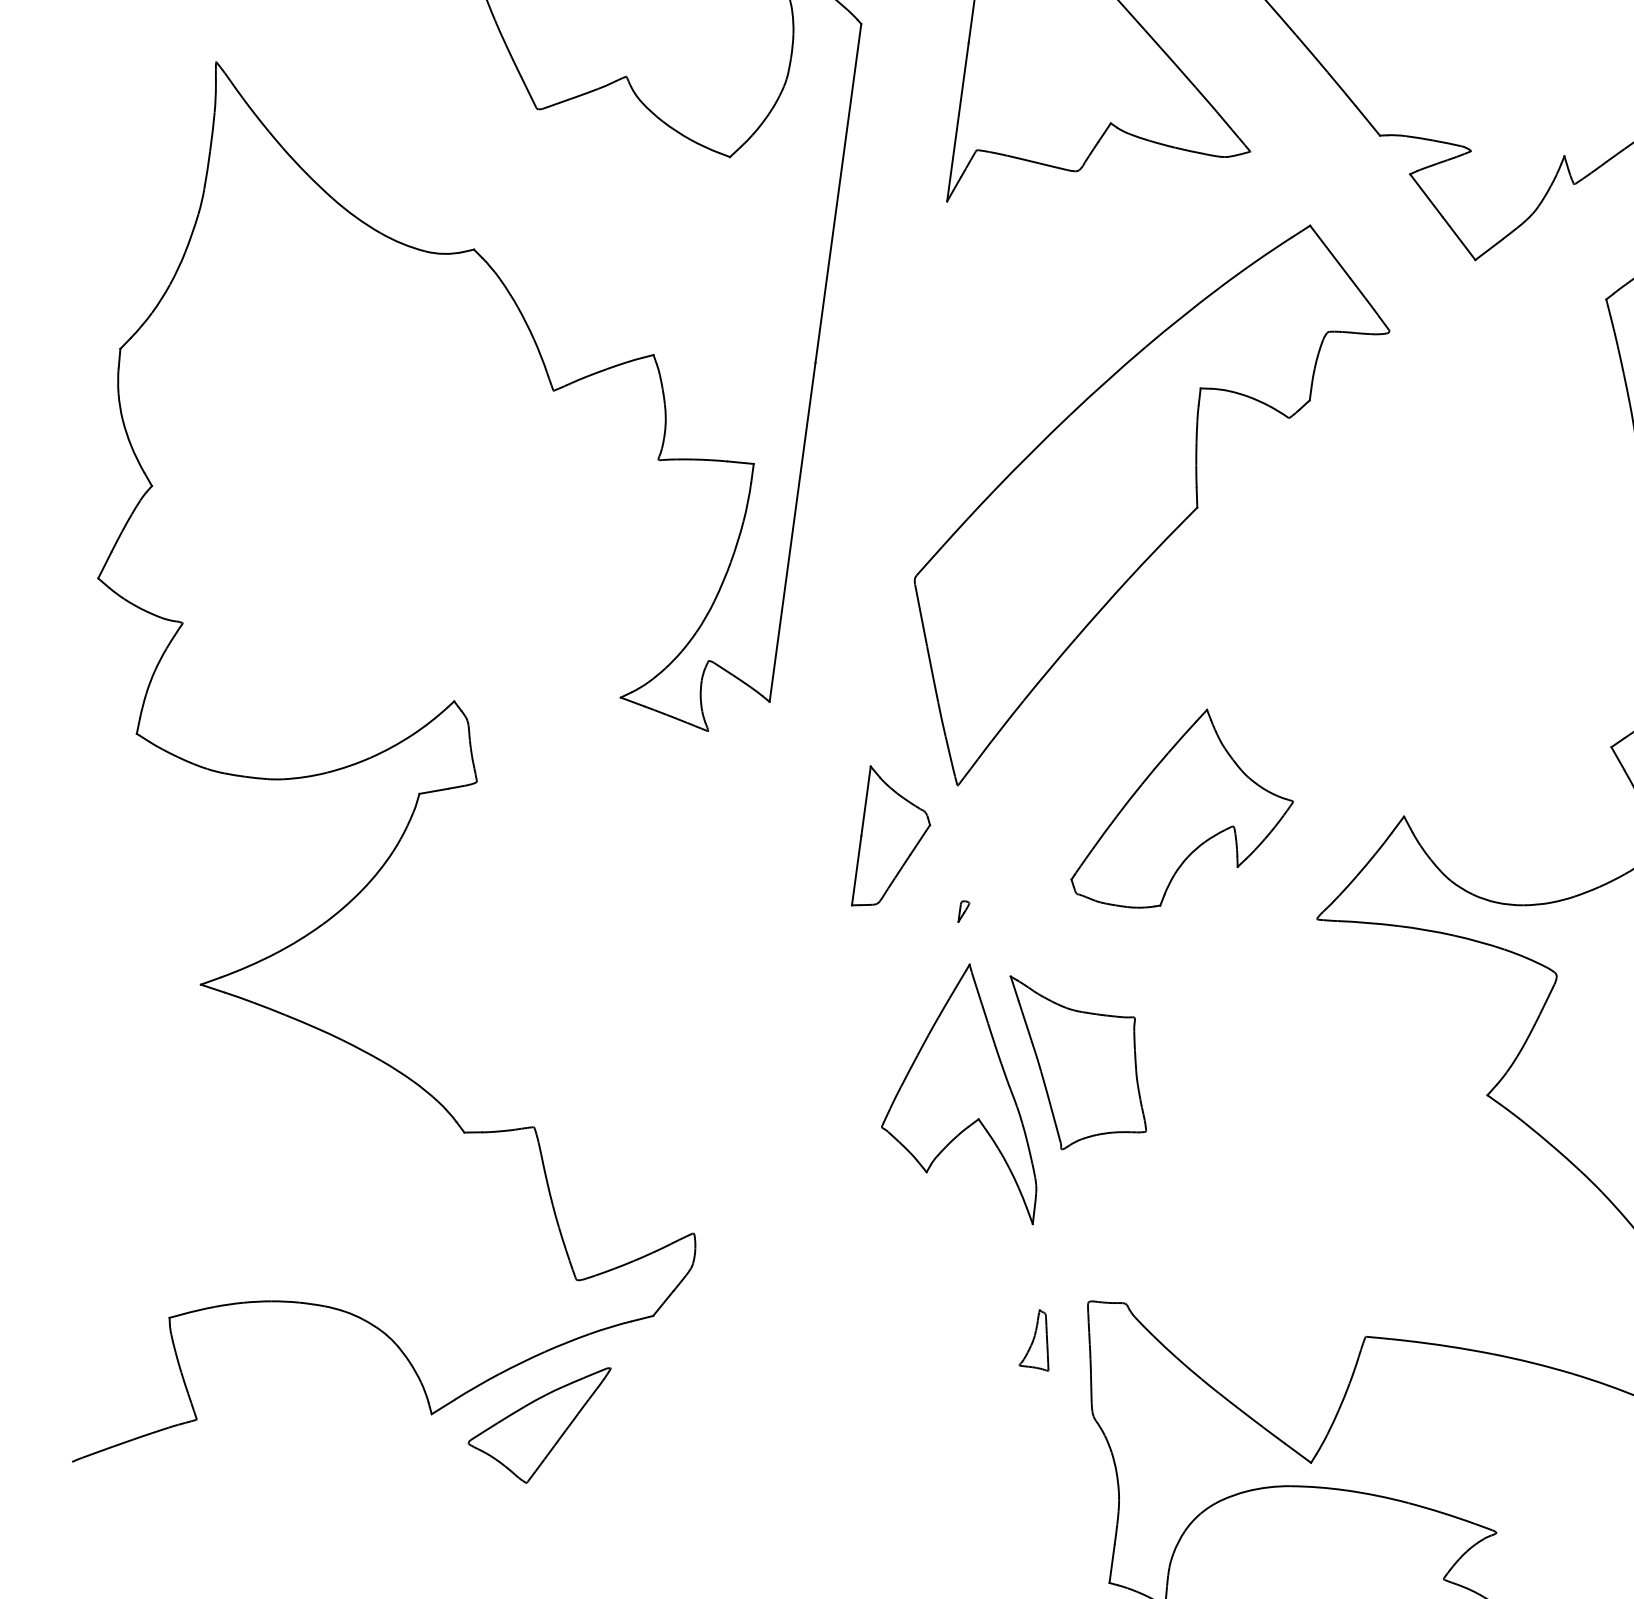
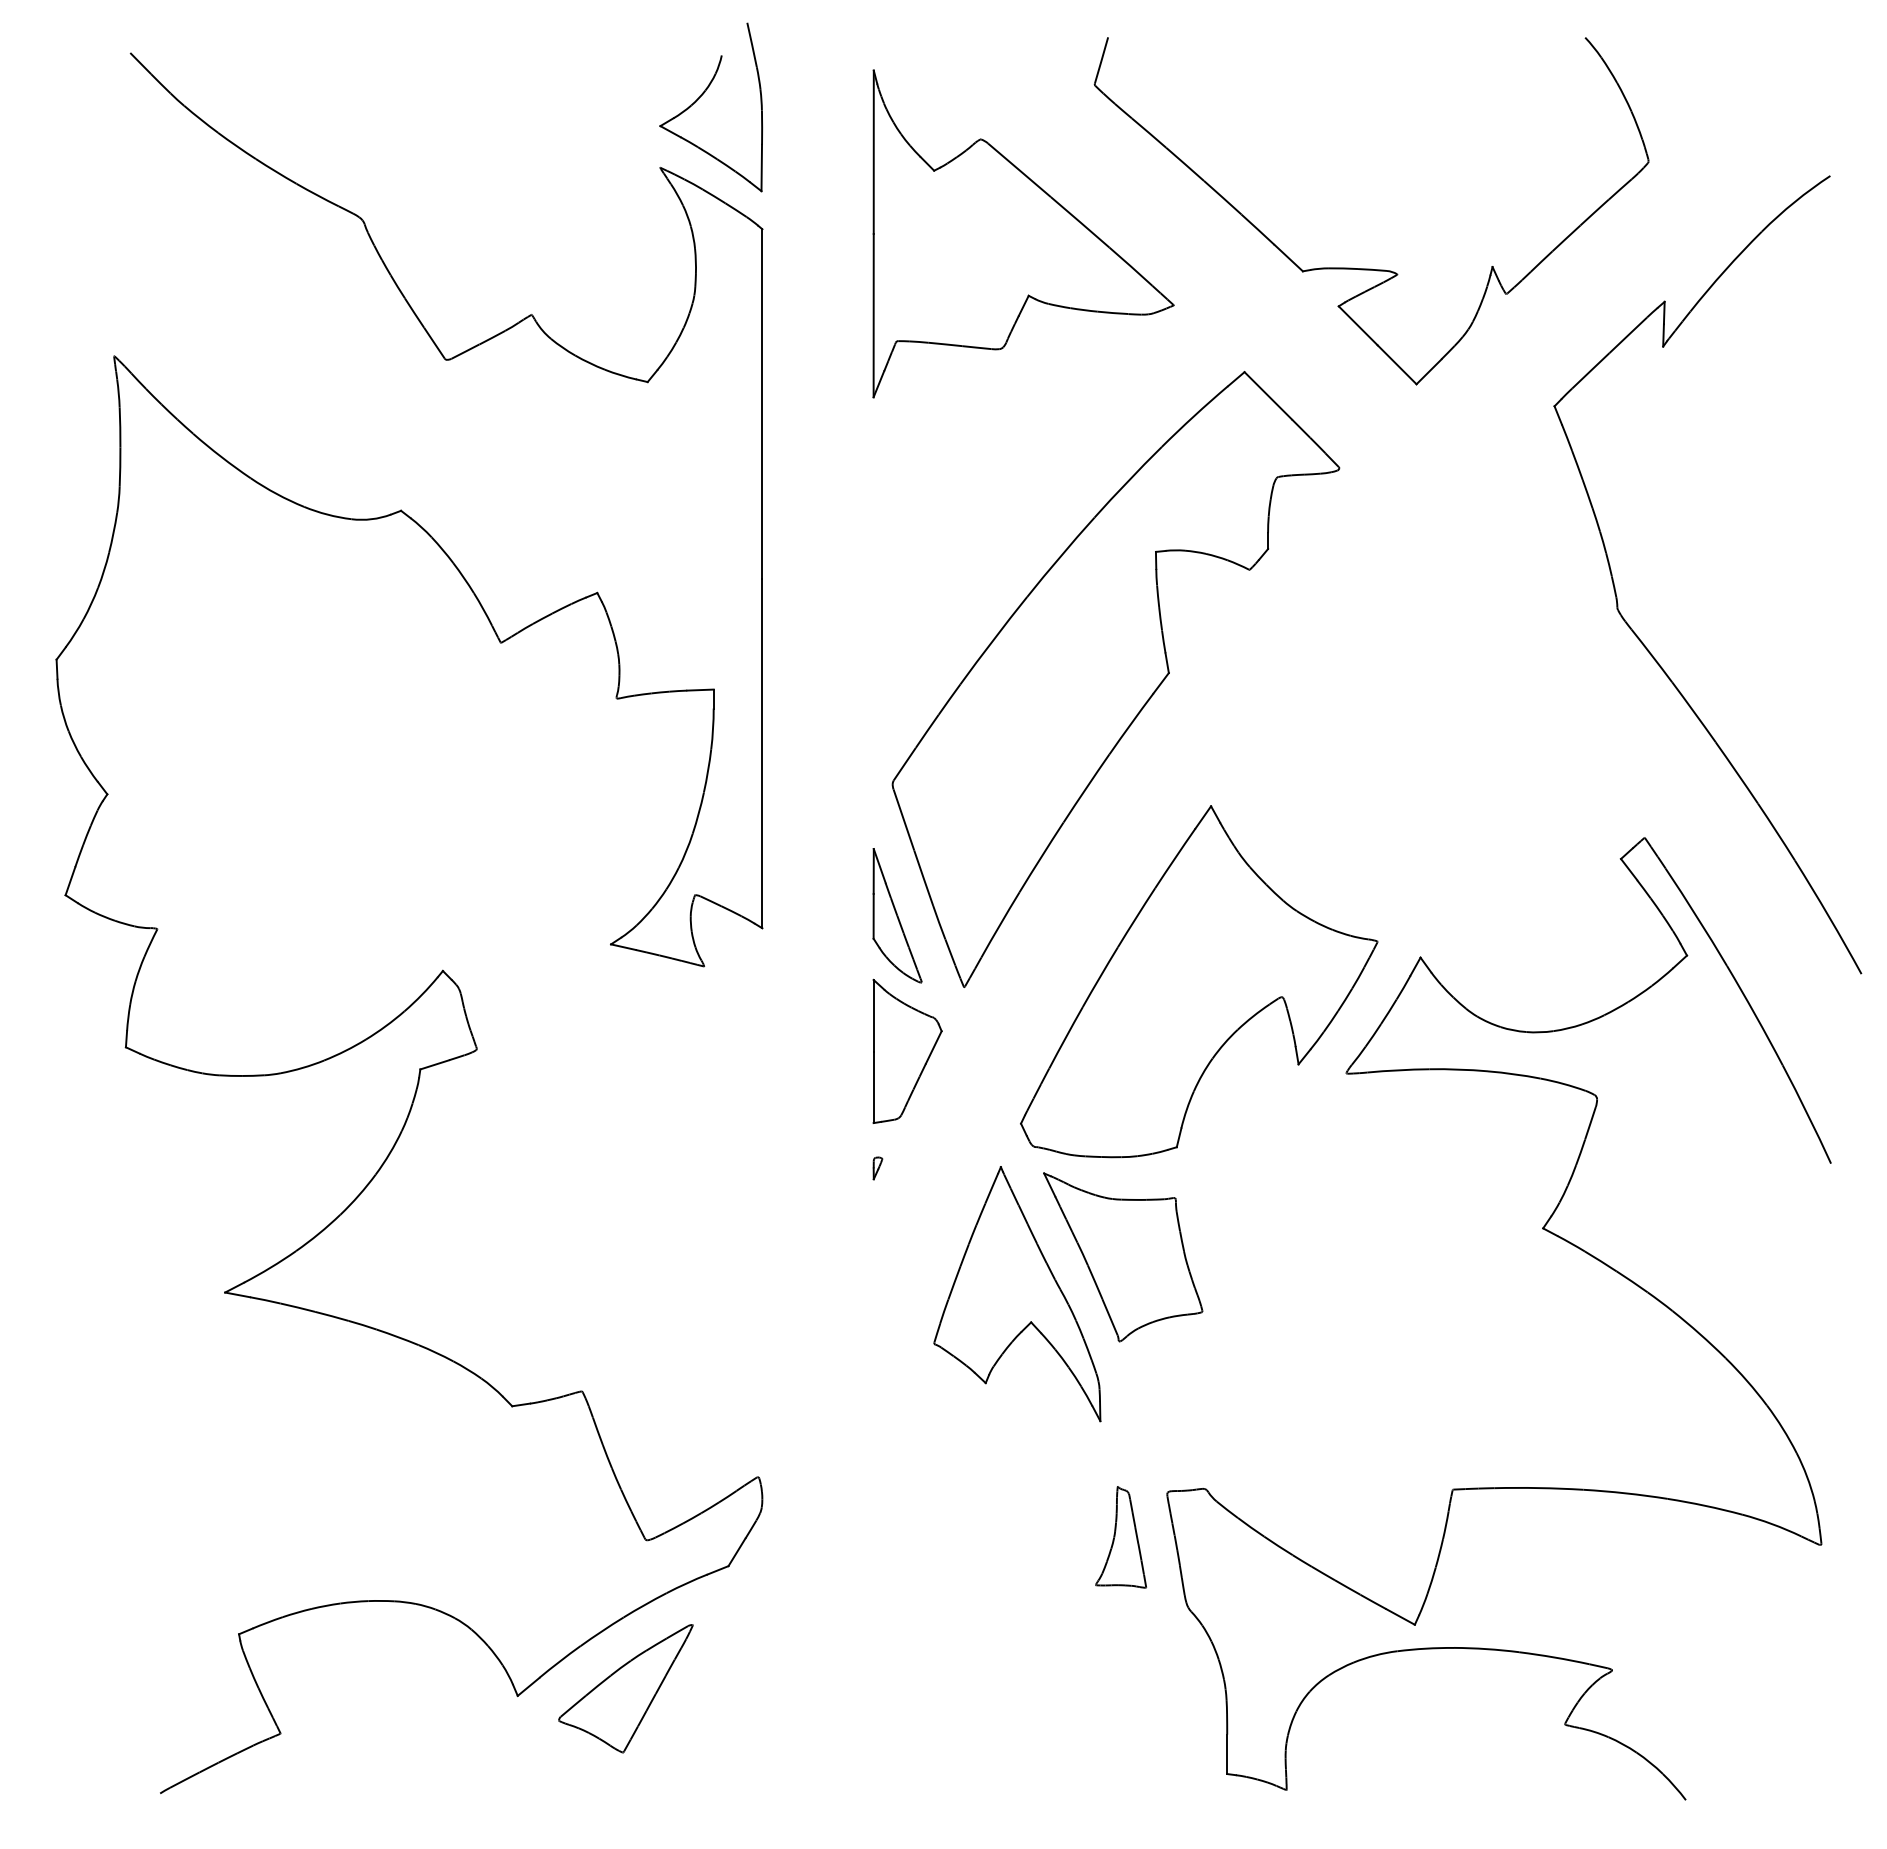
part: (902, 707) -> (897, 915), added
part: (1186, 810) -> (1199, 981), size x1.67
part: (963, 911) -> (877, 1168), moved
part: (1038, 1339) -> (1121, 1537), size x1.67

